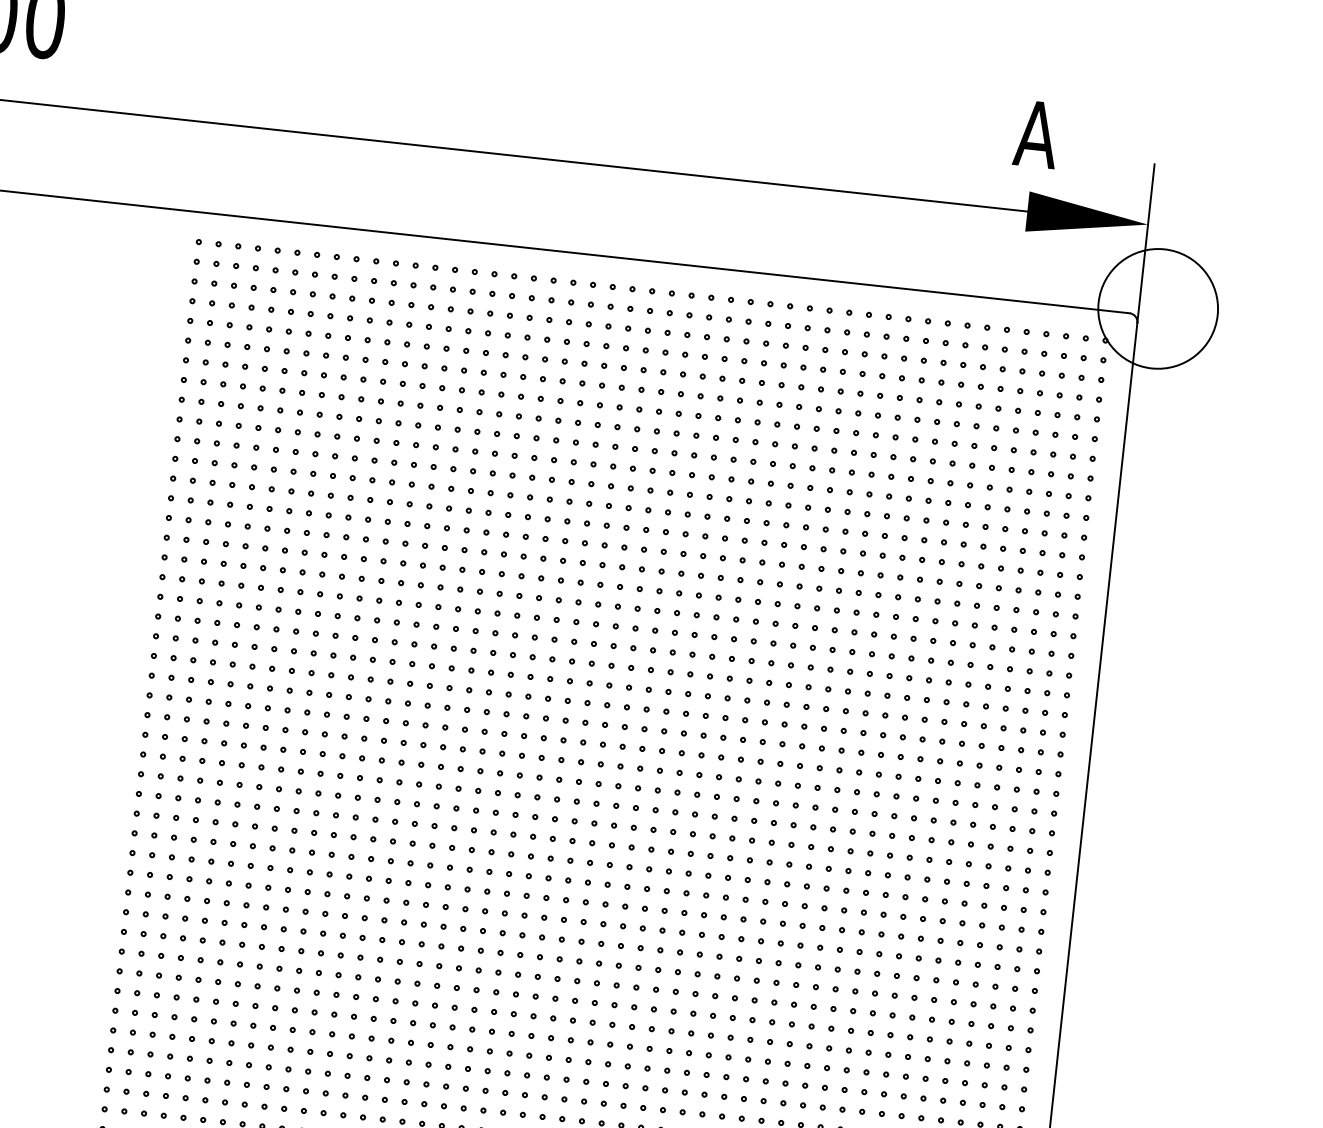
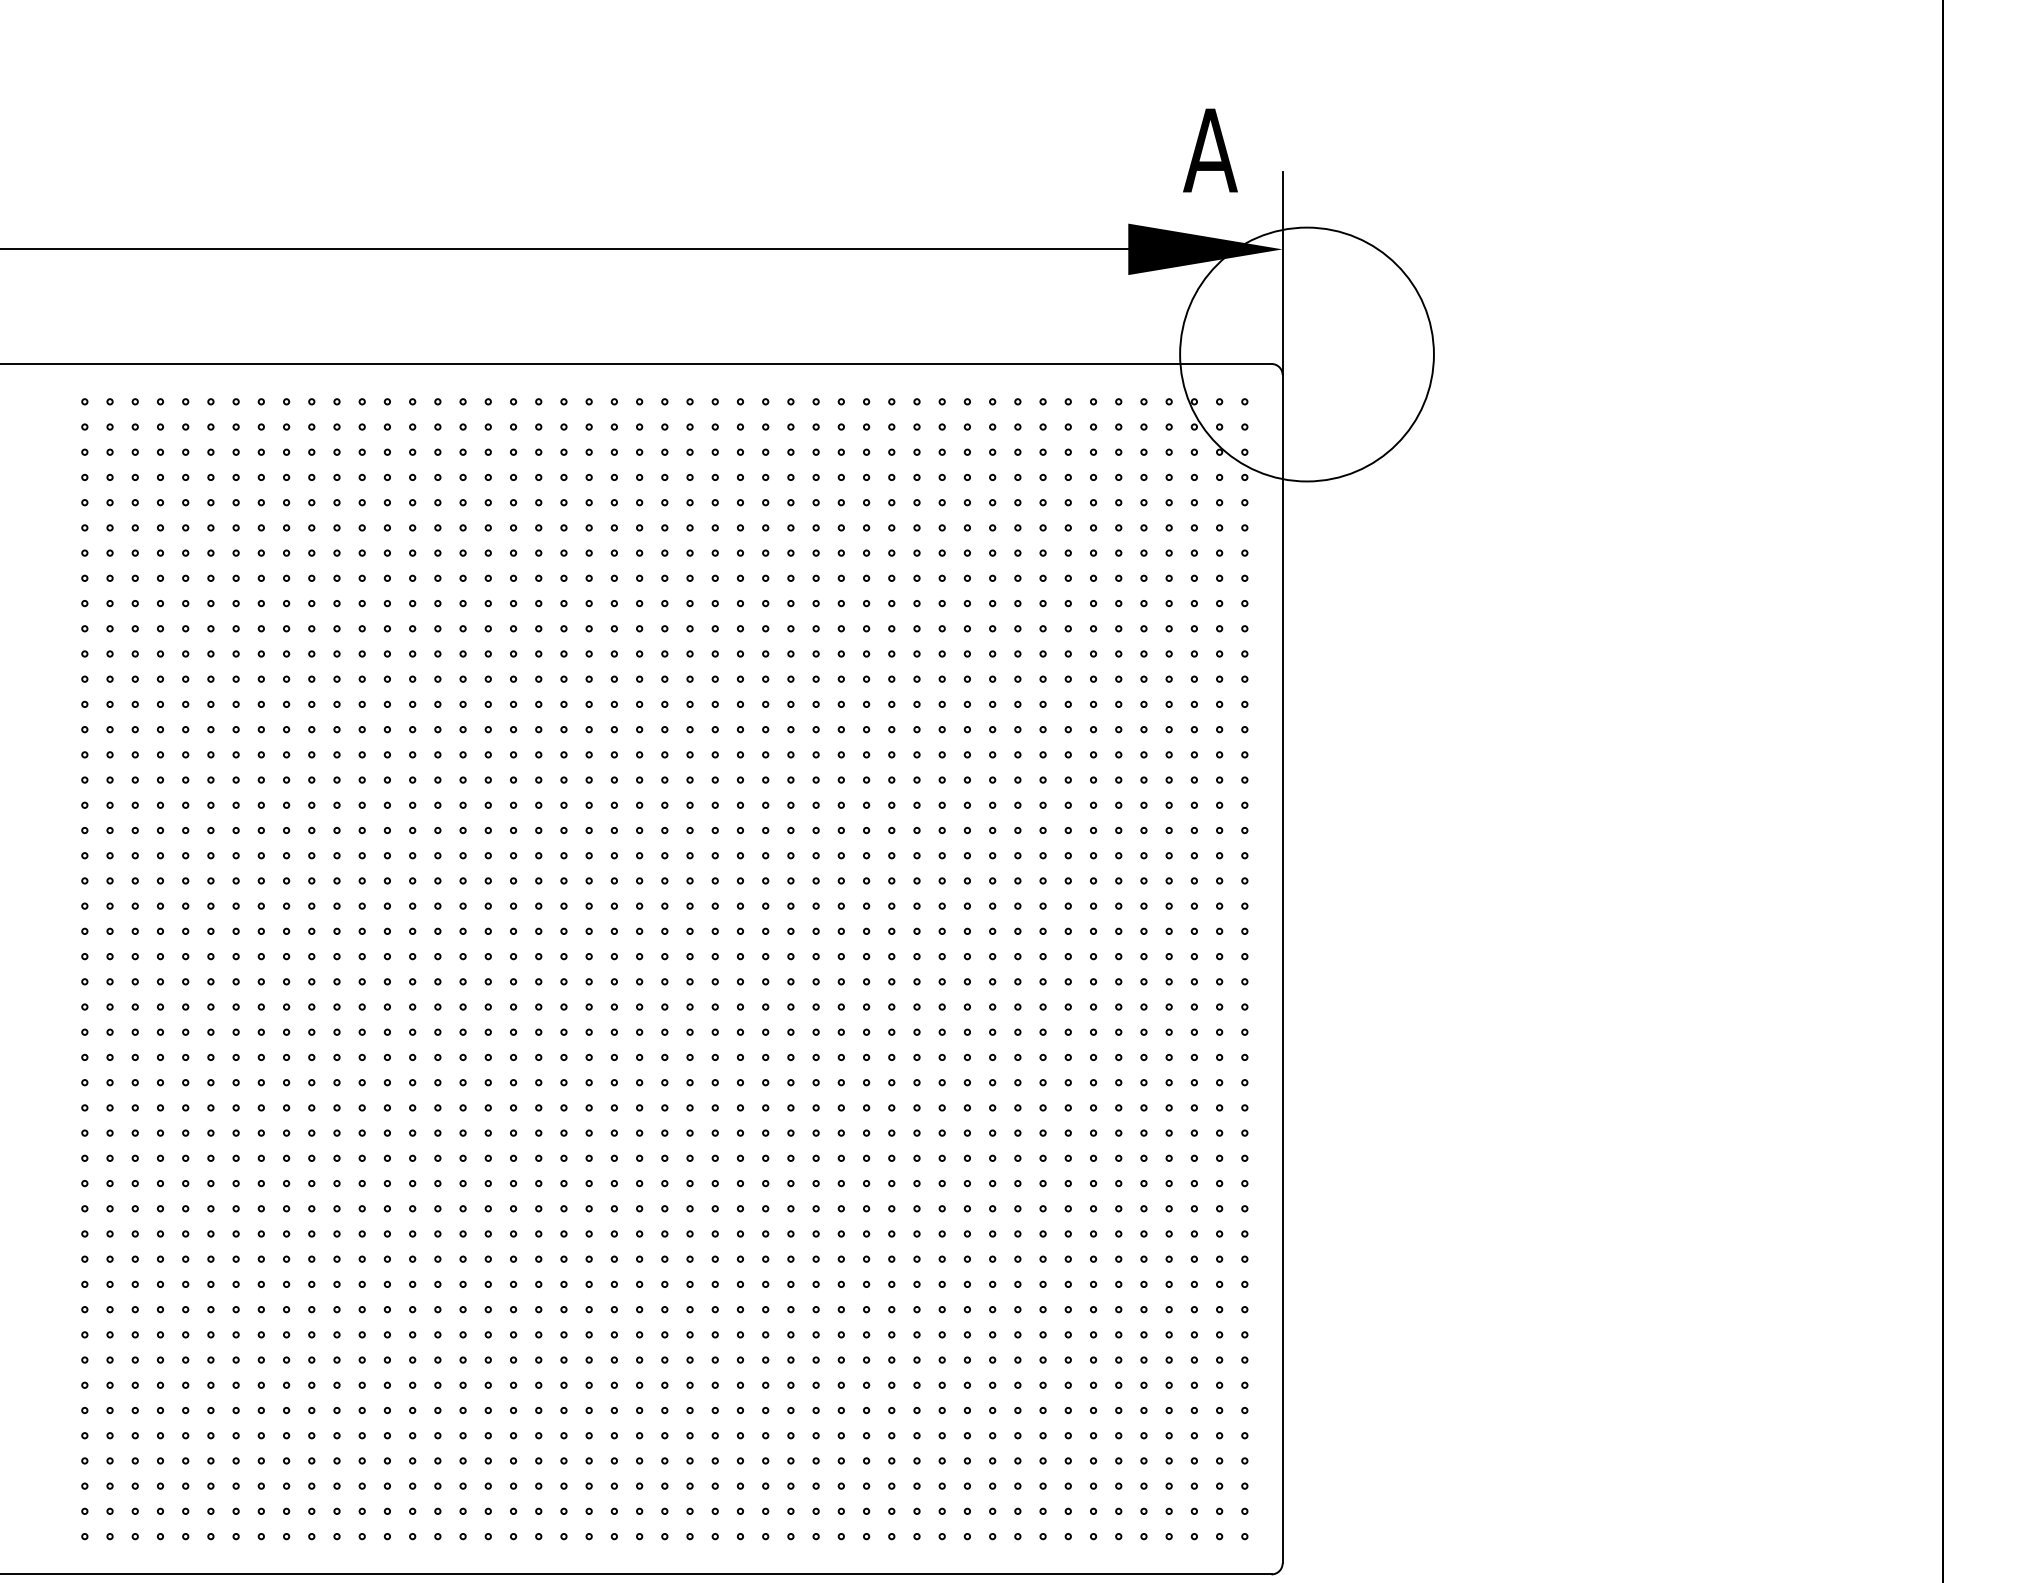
text: (1036, 134) -> (1210, 150), moved
circle: (1157, 308) -> (1306, 354), size x1.67

